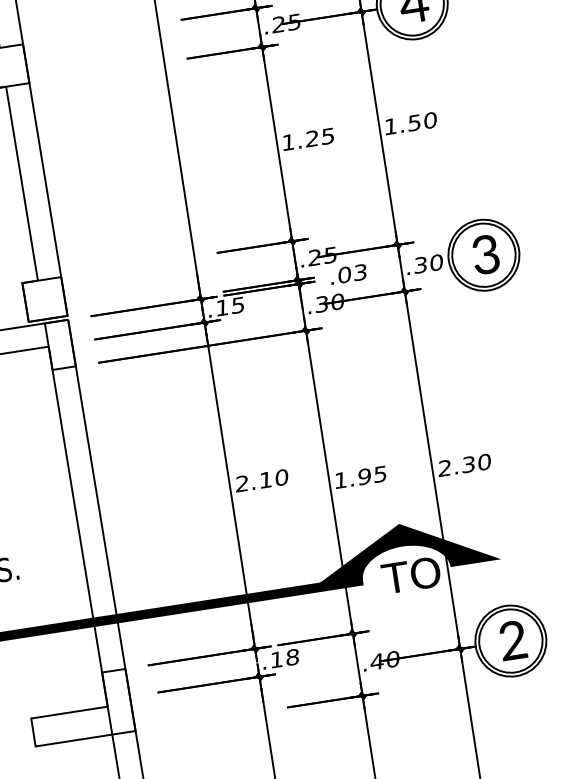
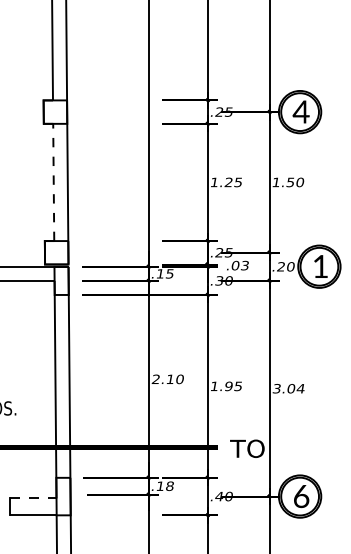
line: (21, 183) -> (53, 182), solid -> dashed
text: (485, 254) -> (320, 266), 3 -> 1
text: (419, 264) -> (280, 266), .30 -> .20
text: (463, 464) -> (288, 388), 2.30 -> 3.04
fill: (402, 549) -> (244, 432), removed
text: (513, 640) -> (301, 496), 2 -> 6
line: (69, 712) -> (33, 498), solid -> dashed

